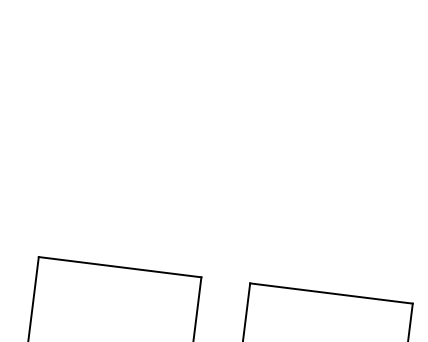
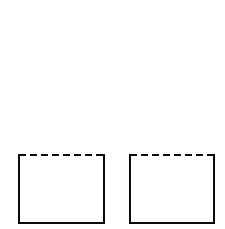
line: (121, 268) -> (62, 155), solid -> dashed
line: (332, 294) -> (172, 155), solid -> dashed

